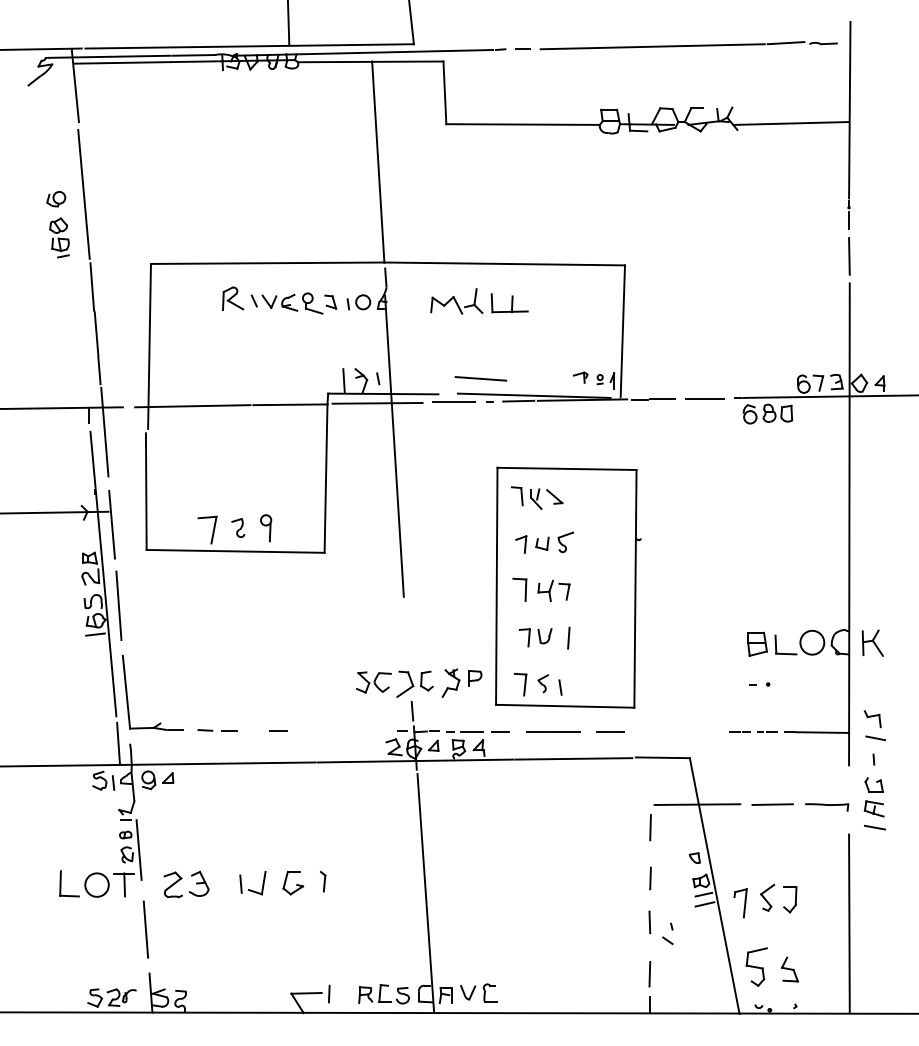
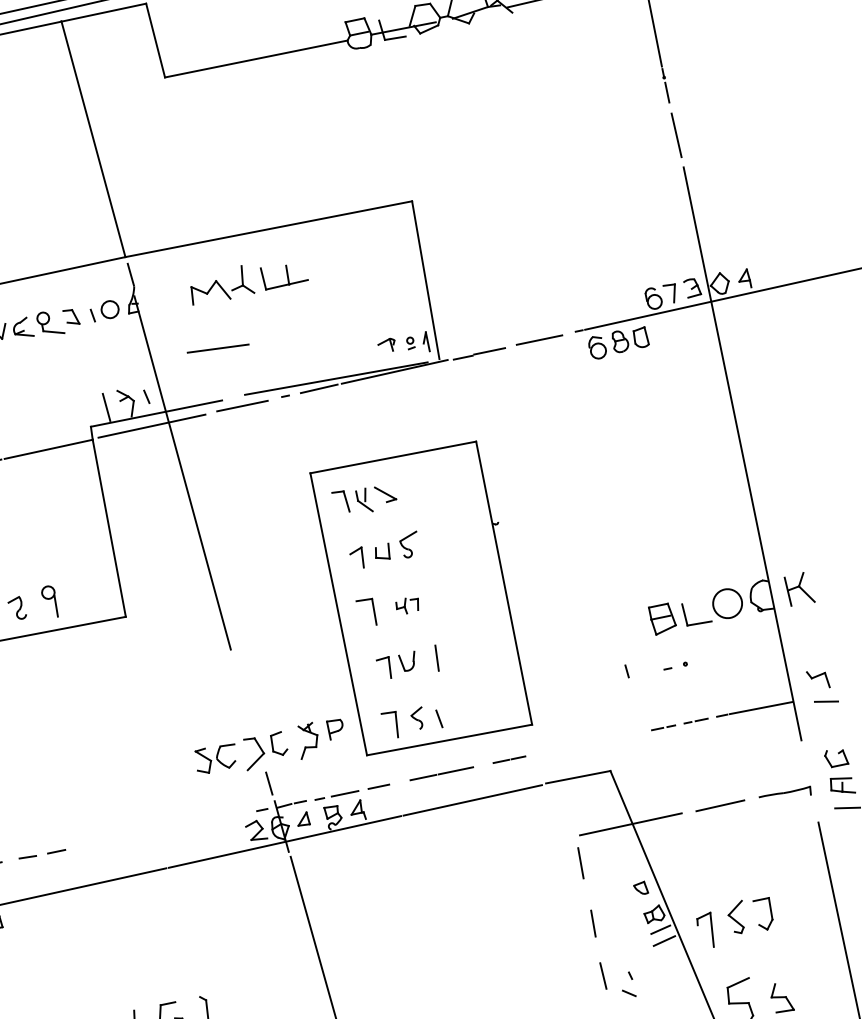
line: (480, 378) -> (217, 348), moved
part: (553, 590) -> (407, 605), size x0.6
line: (278, 730) -> (114, 839), removed
line: (873, 759) -> (626, 671), moved

